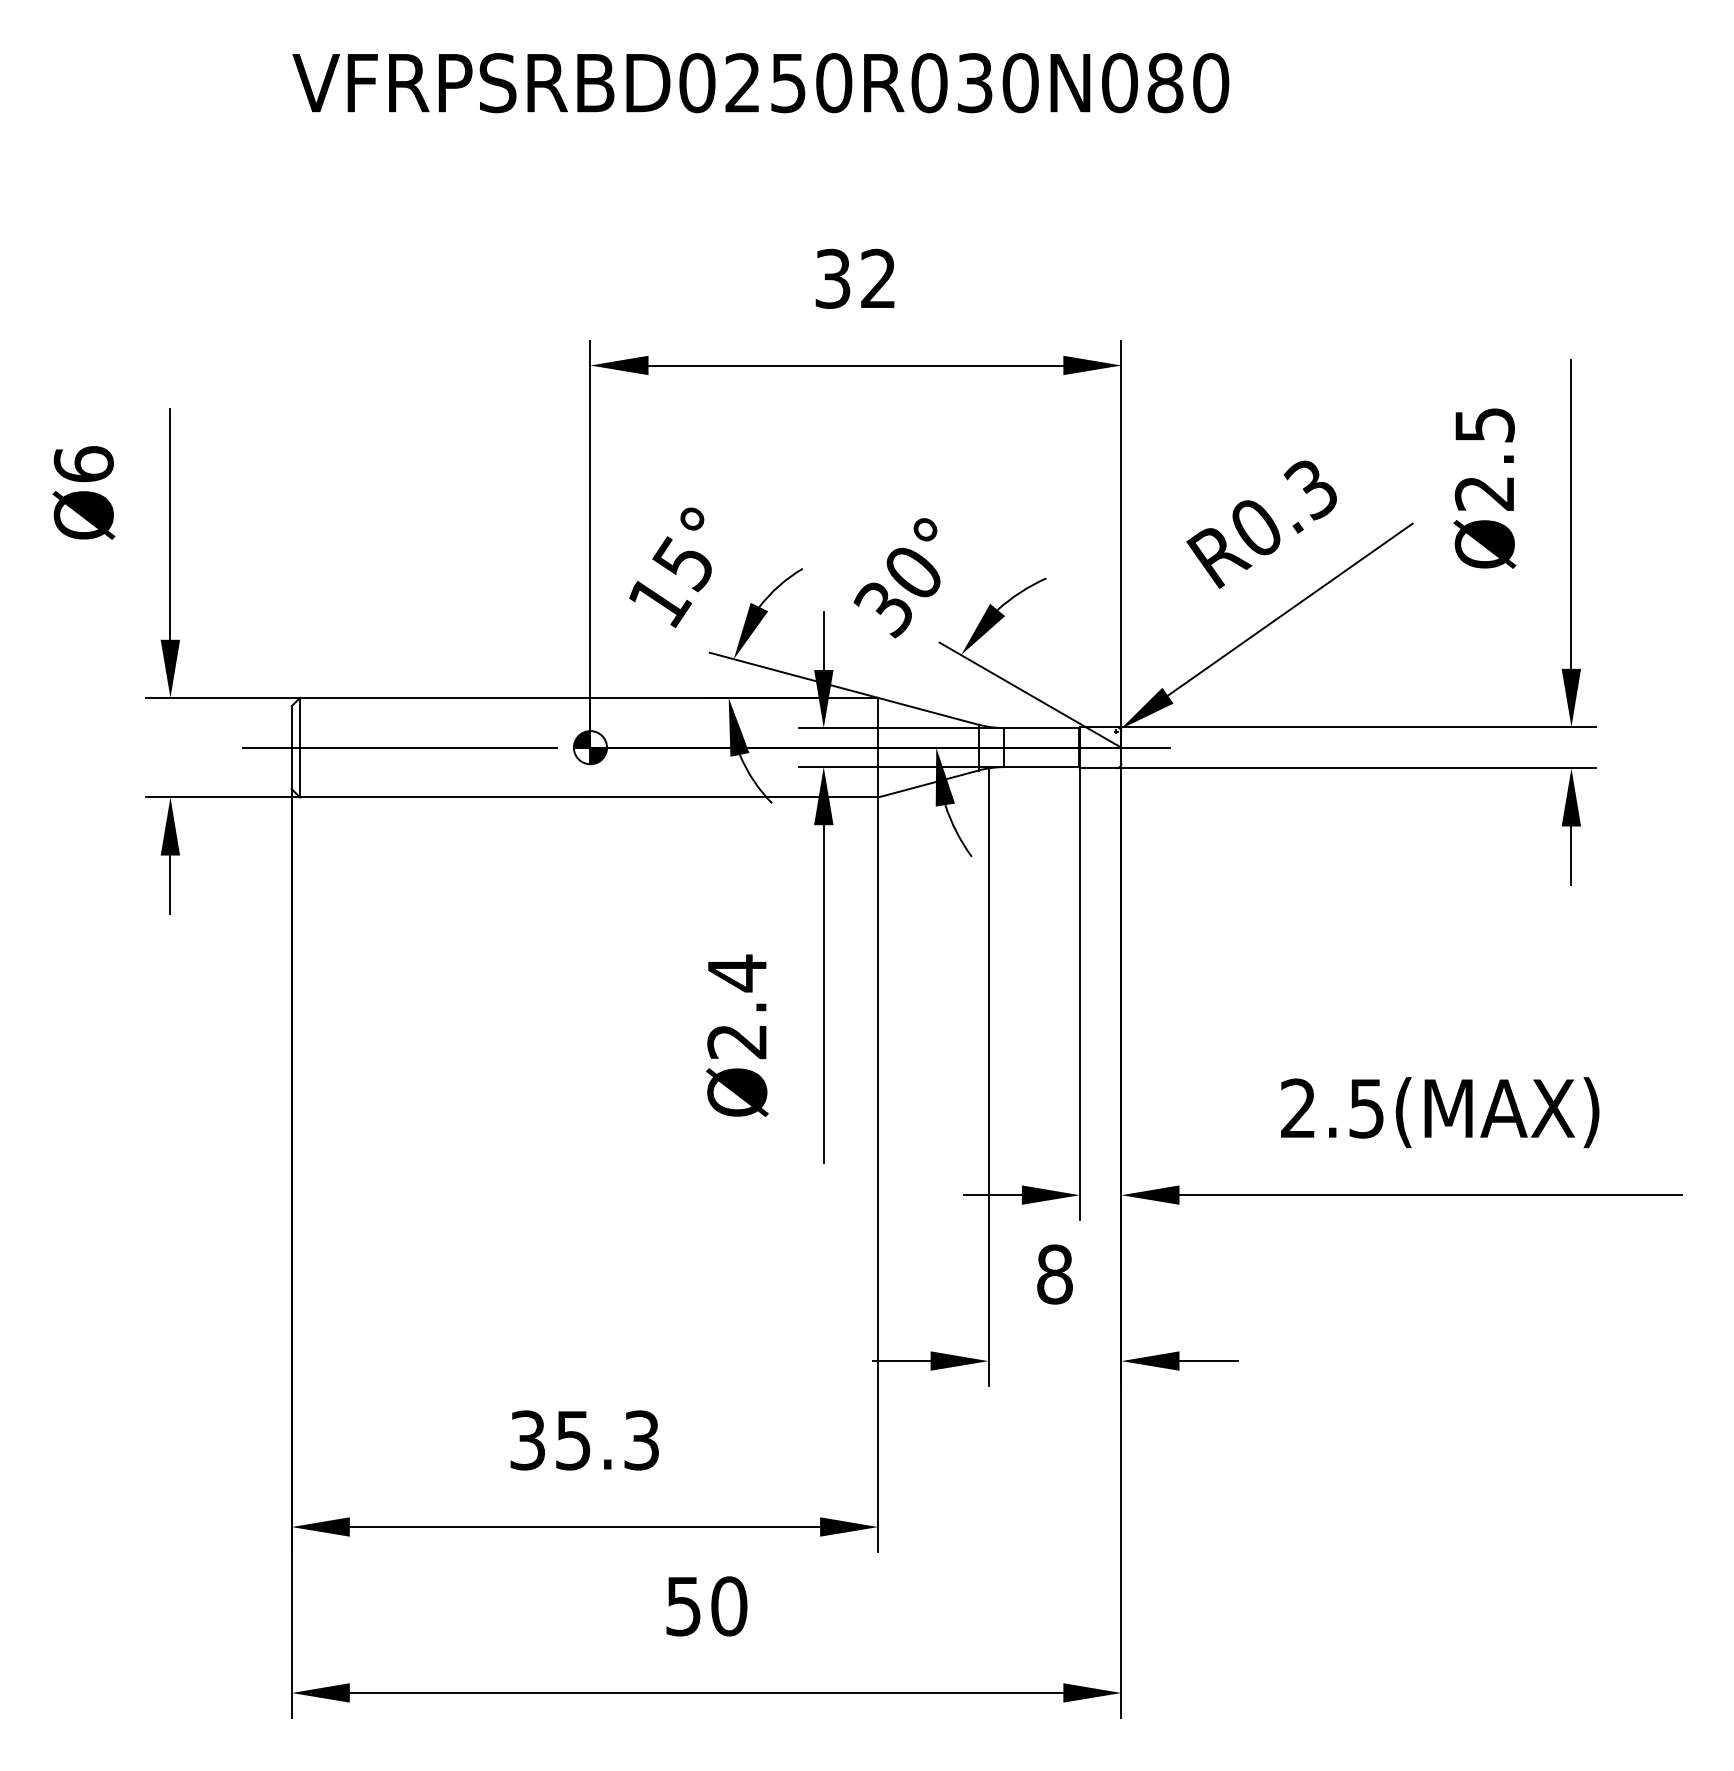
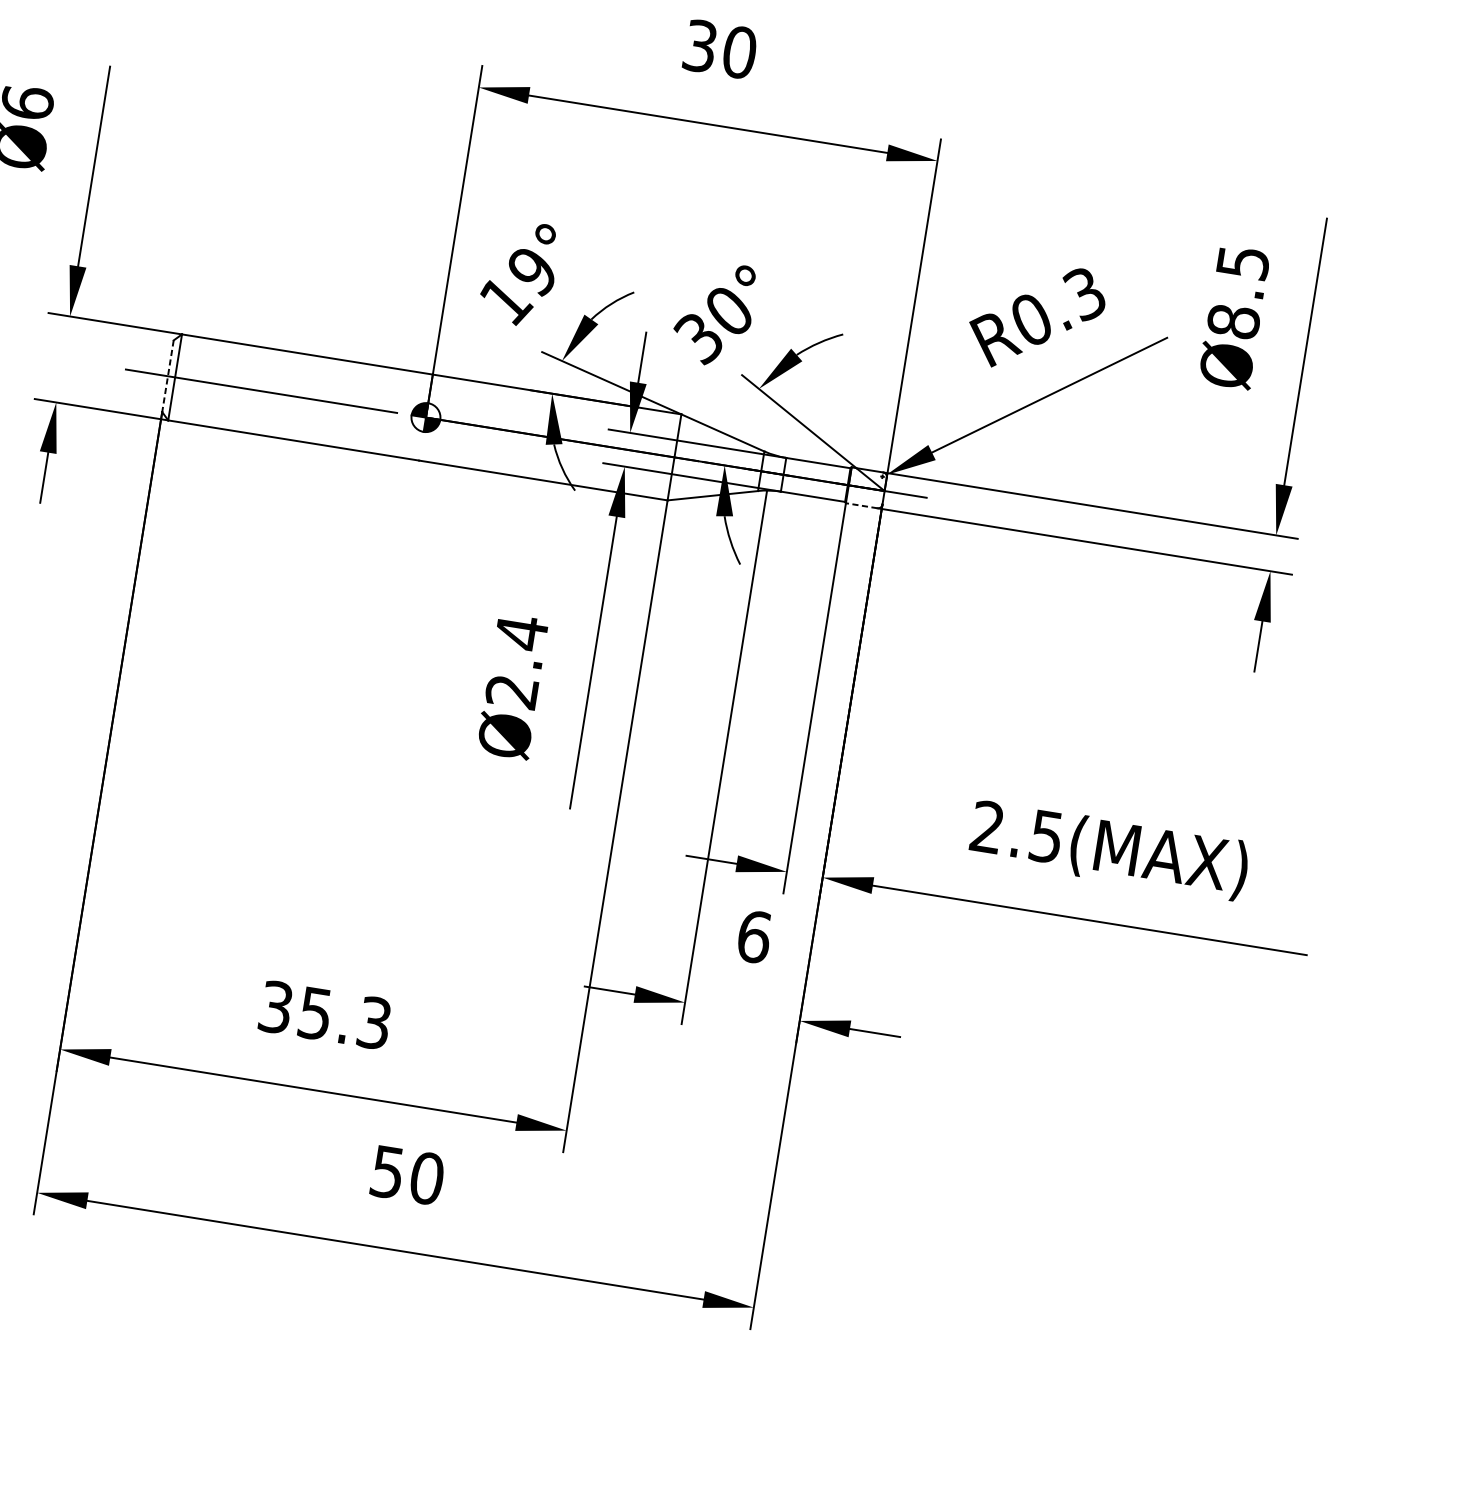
text: (878, 278) -> (739, 52), 32 -> 30
text: (1484, 493) -> (1233, 321), Ø2.5 -> Ø8.5
text: (681, 564) -> (529, 271), 15° -> 19°
line: (291, 748) -> (167, 376), solid -> dashed
line: (1097, 768) -> (861, 505), solid -> dashed
text: (1055, 1274) -> (754, 936), 8 -> 6

